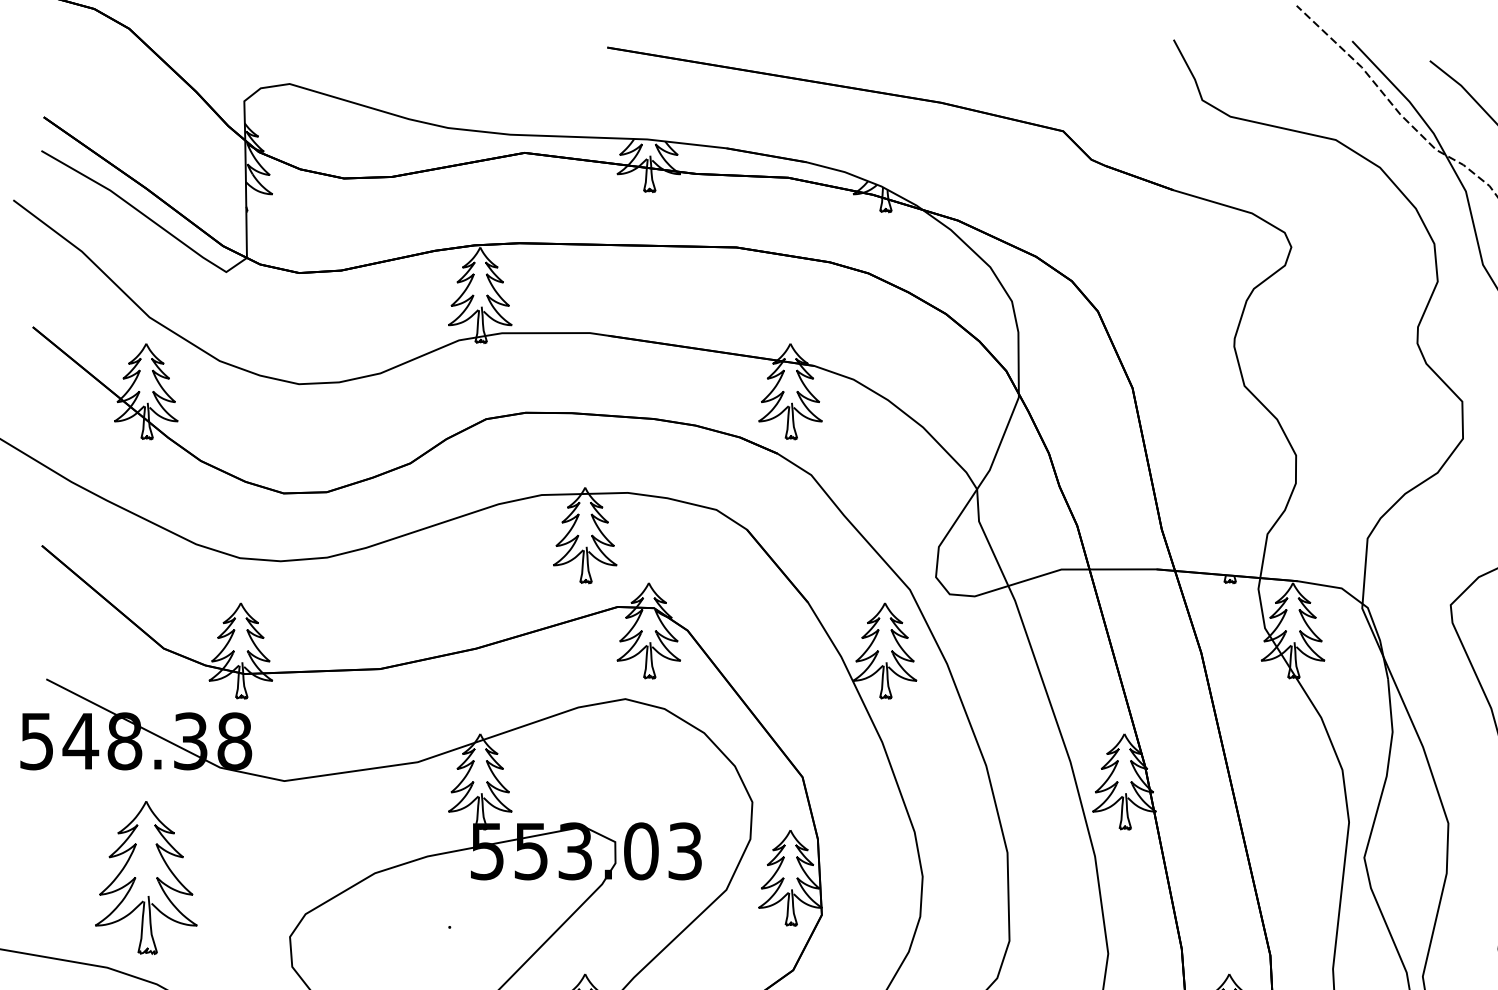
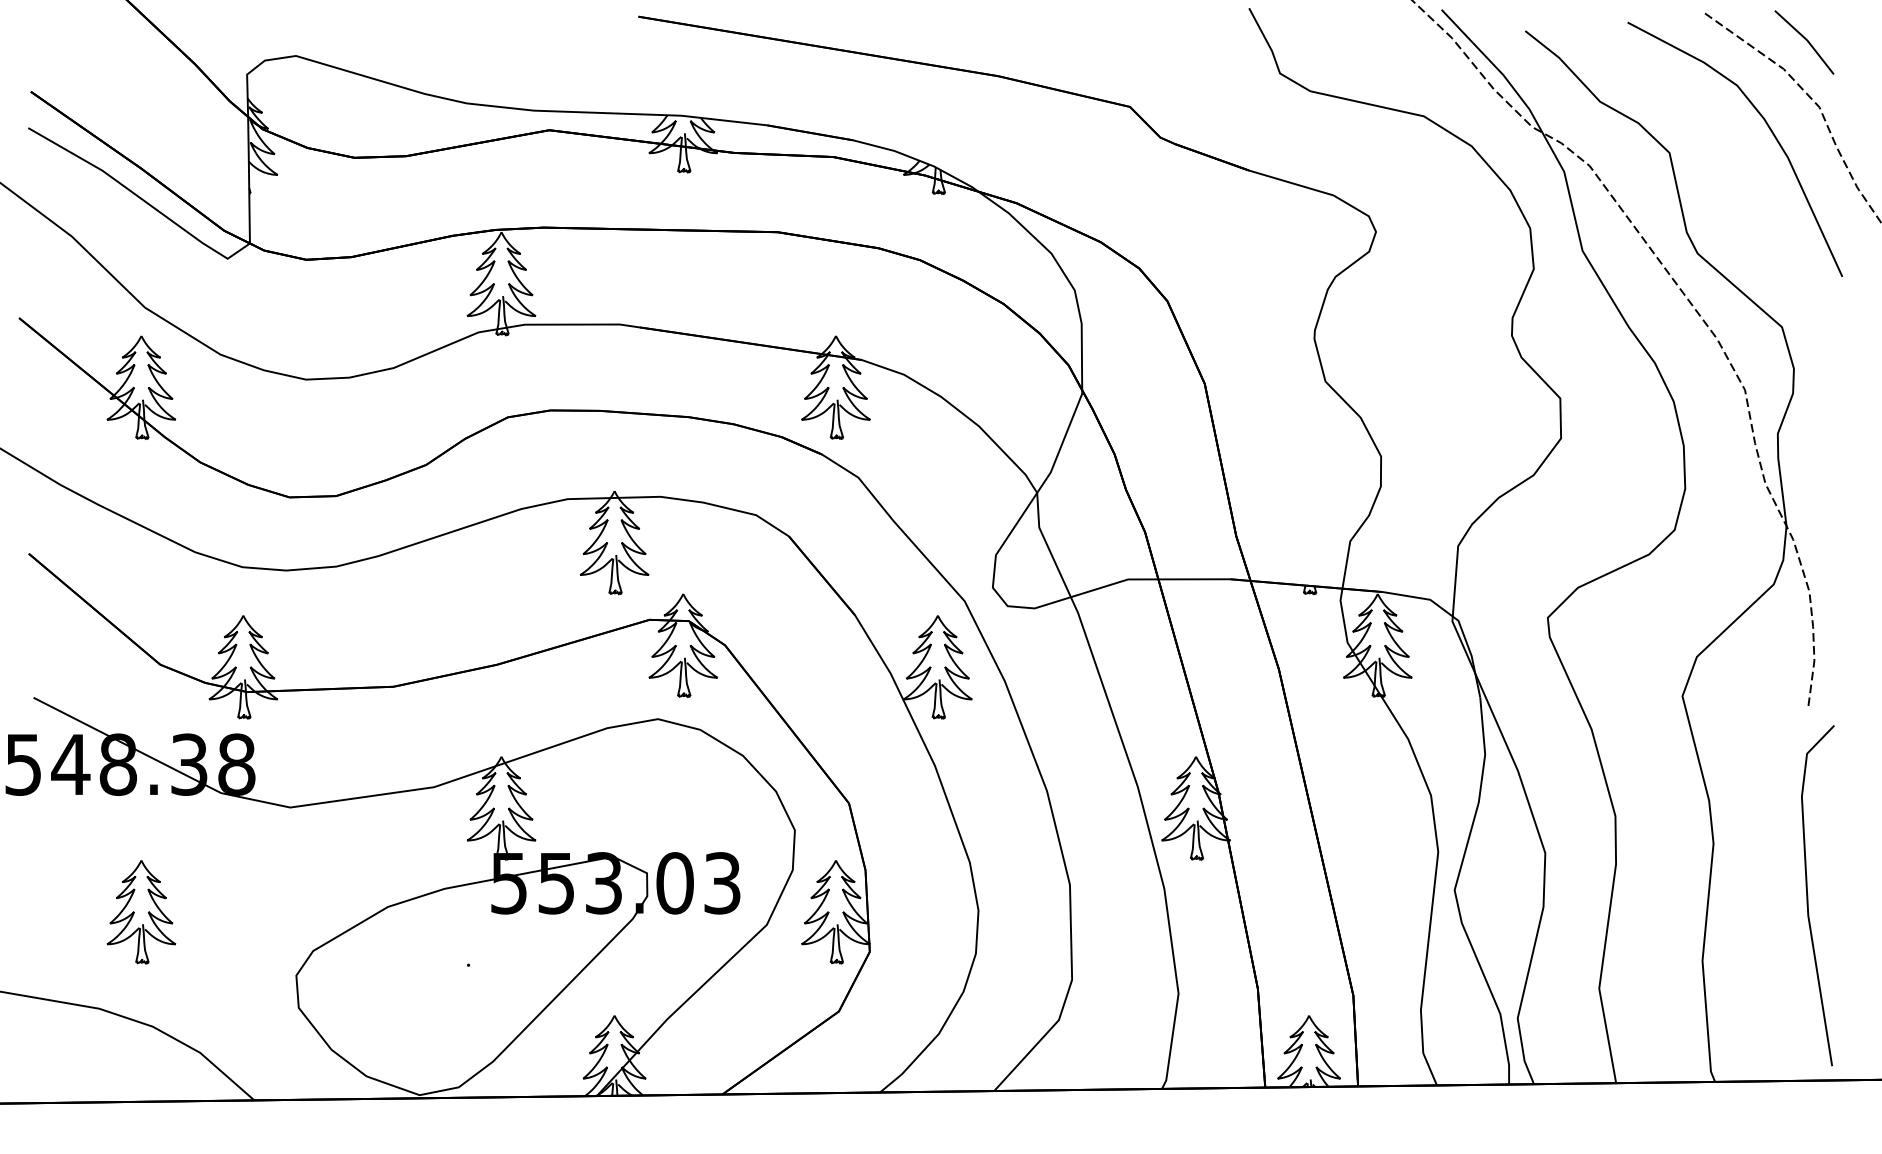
part: (146, 878) -> (141, 912), size x0.62

